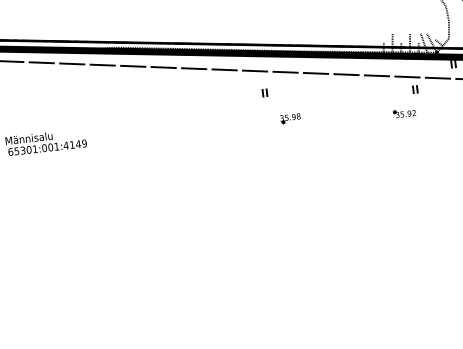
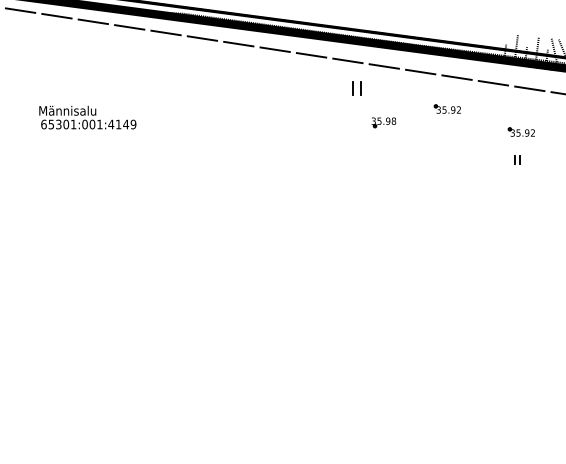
part: (415, 89) -> (517, 159), moved
part: (264, 93) -> (356, 88), size x1.6
part: (340, 101) -> (446, 108), added

